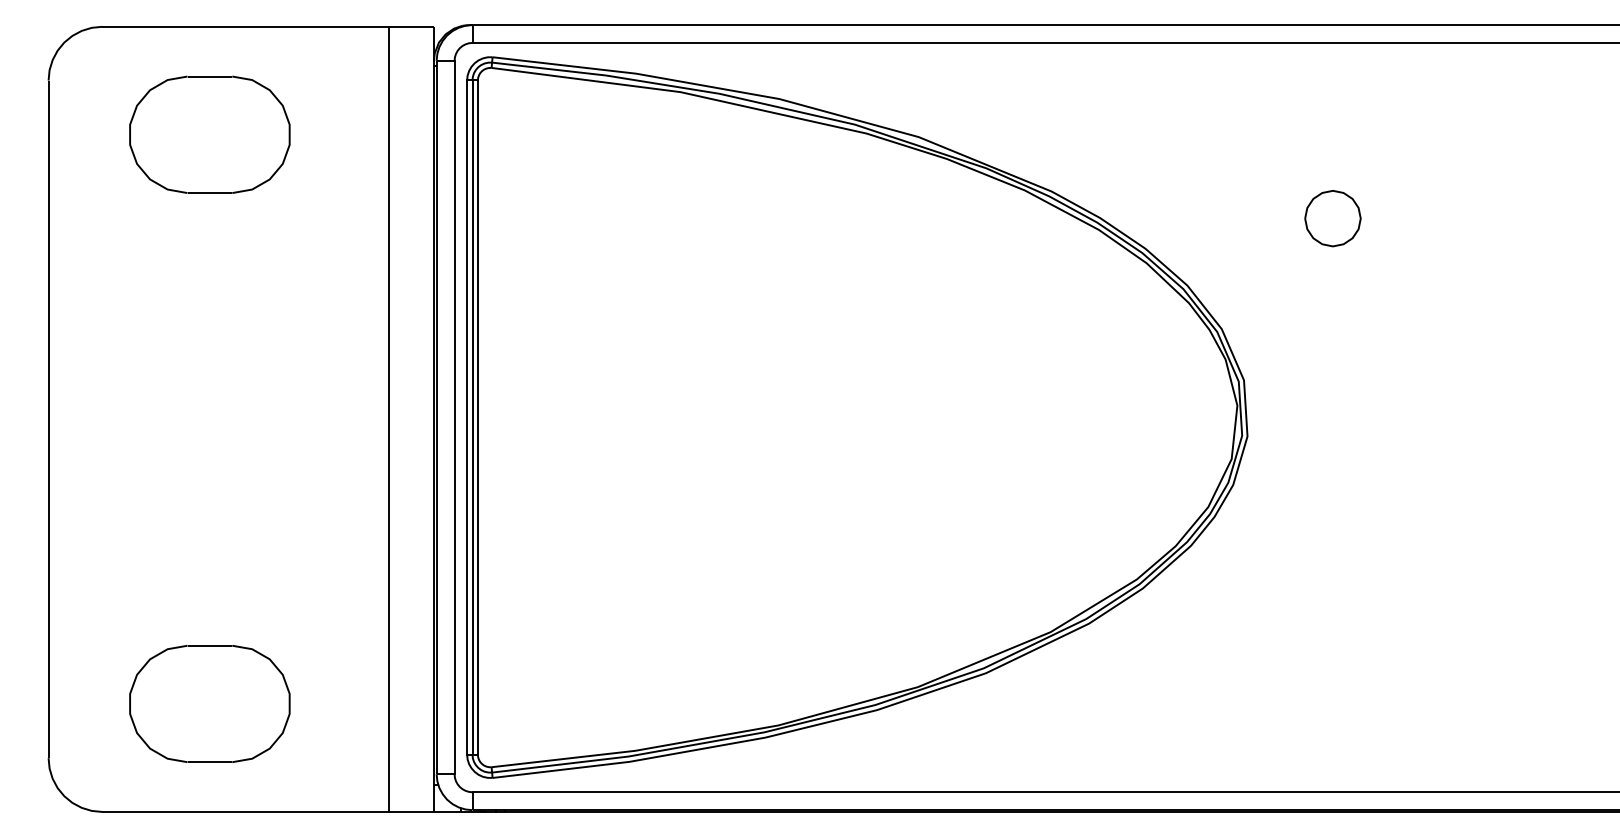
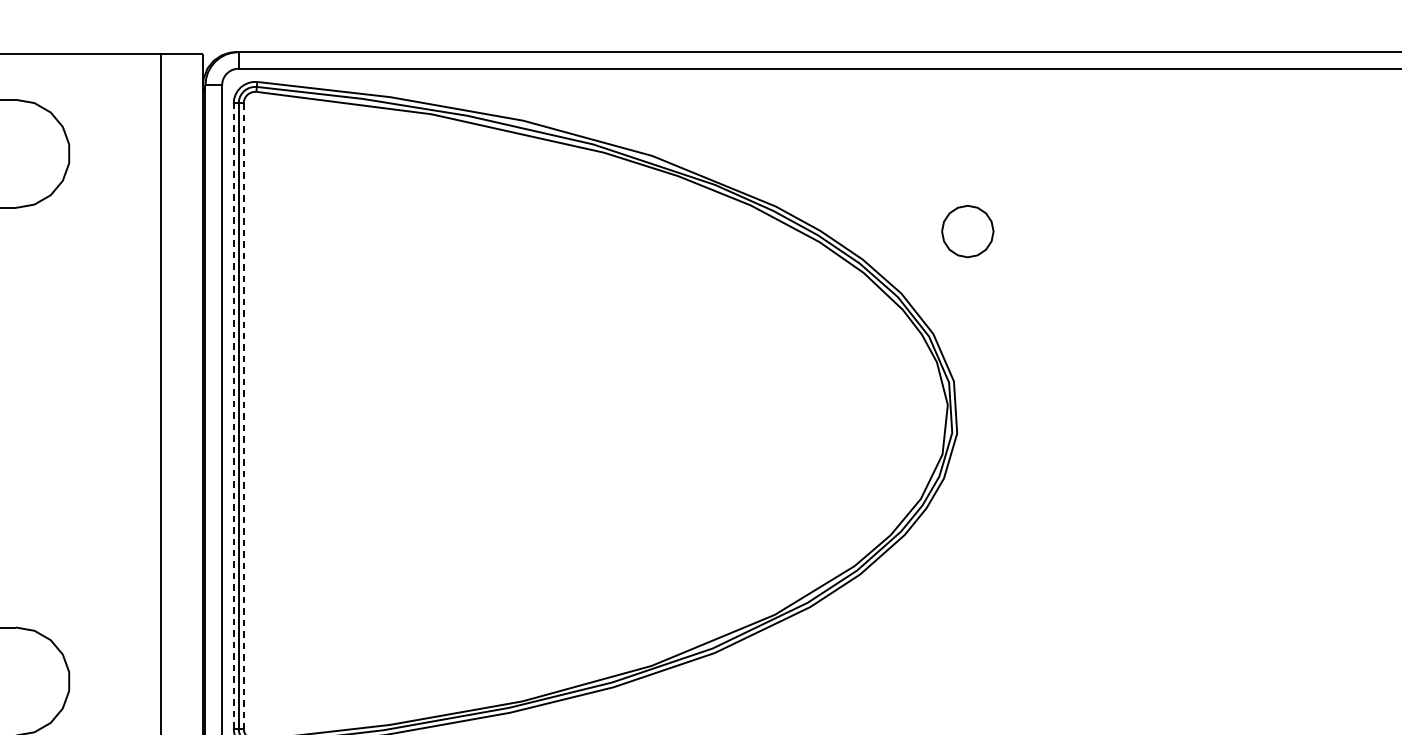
part: (1332, 218) -> (967, 231), moved
line: (467, 417) -> (234, 415), solid -> dashed
line: (477, 418) -> (243, 416), solid -> dashed

